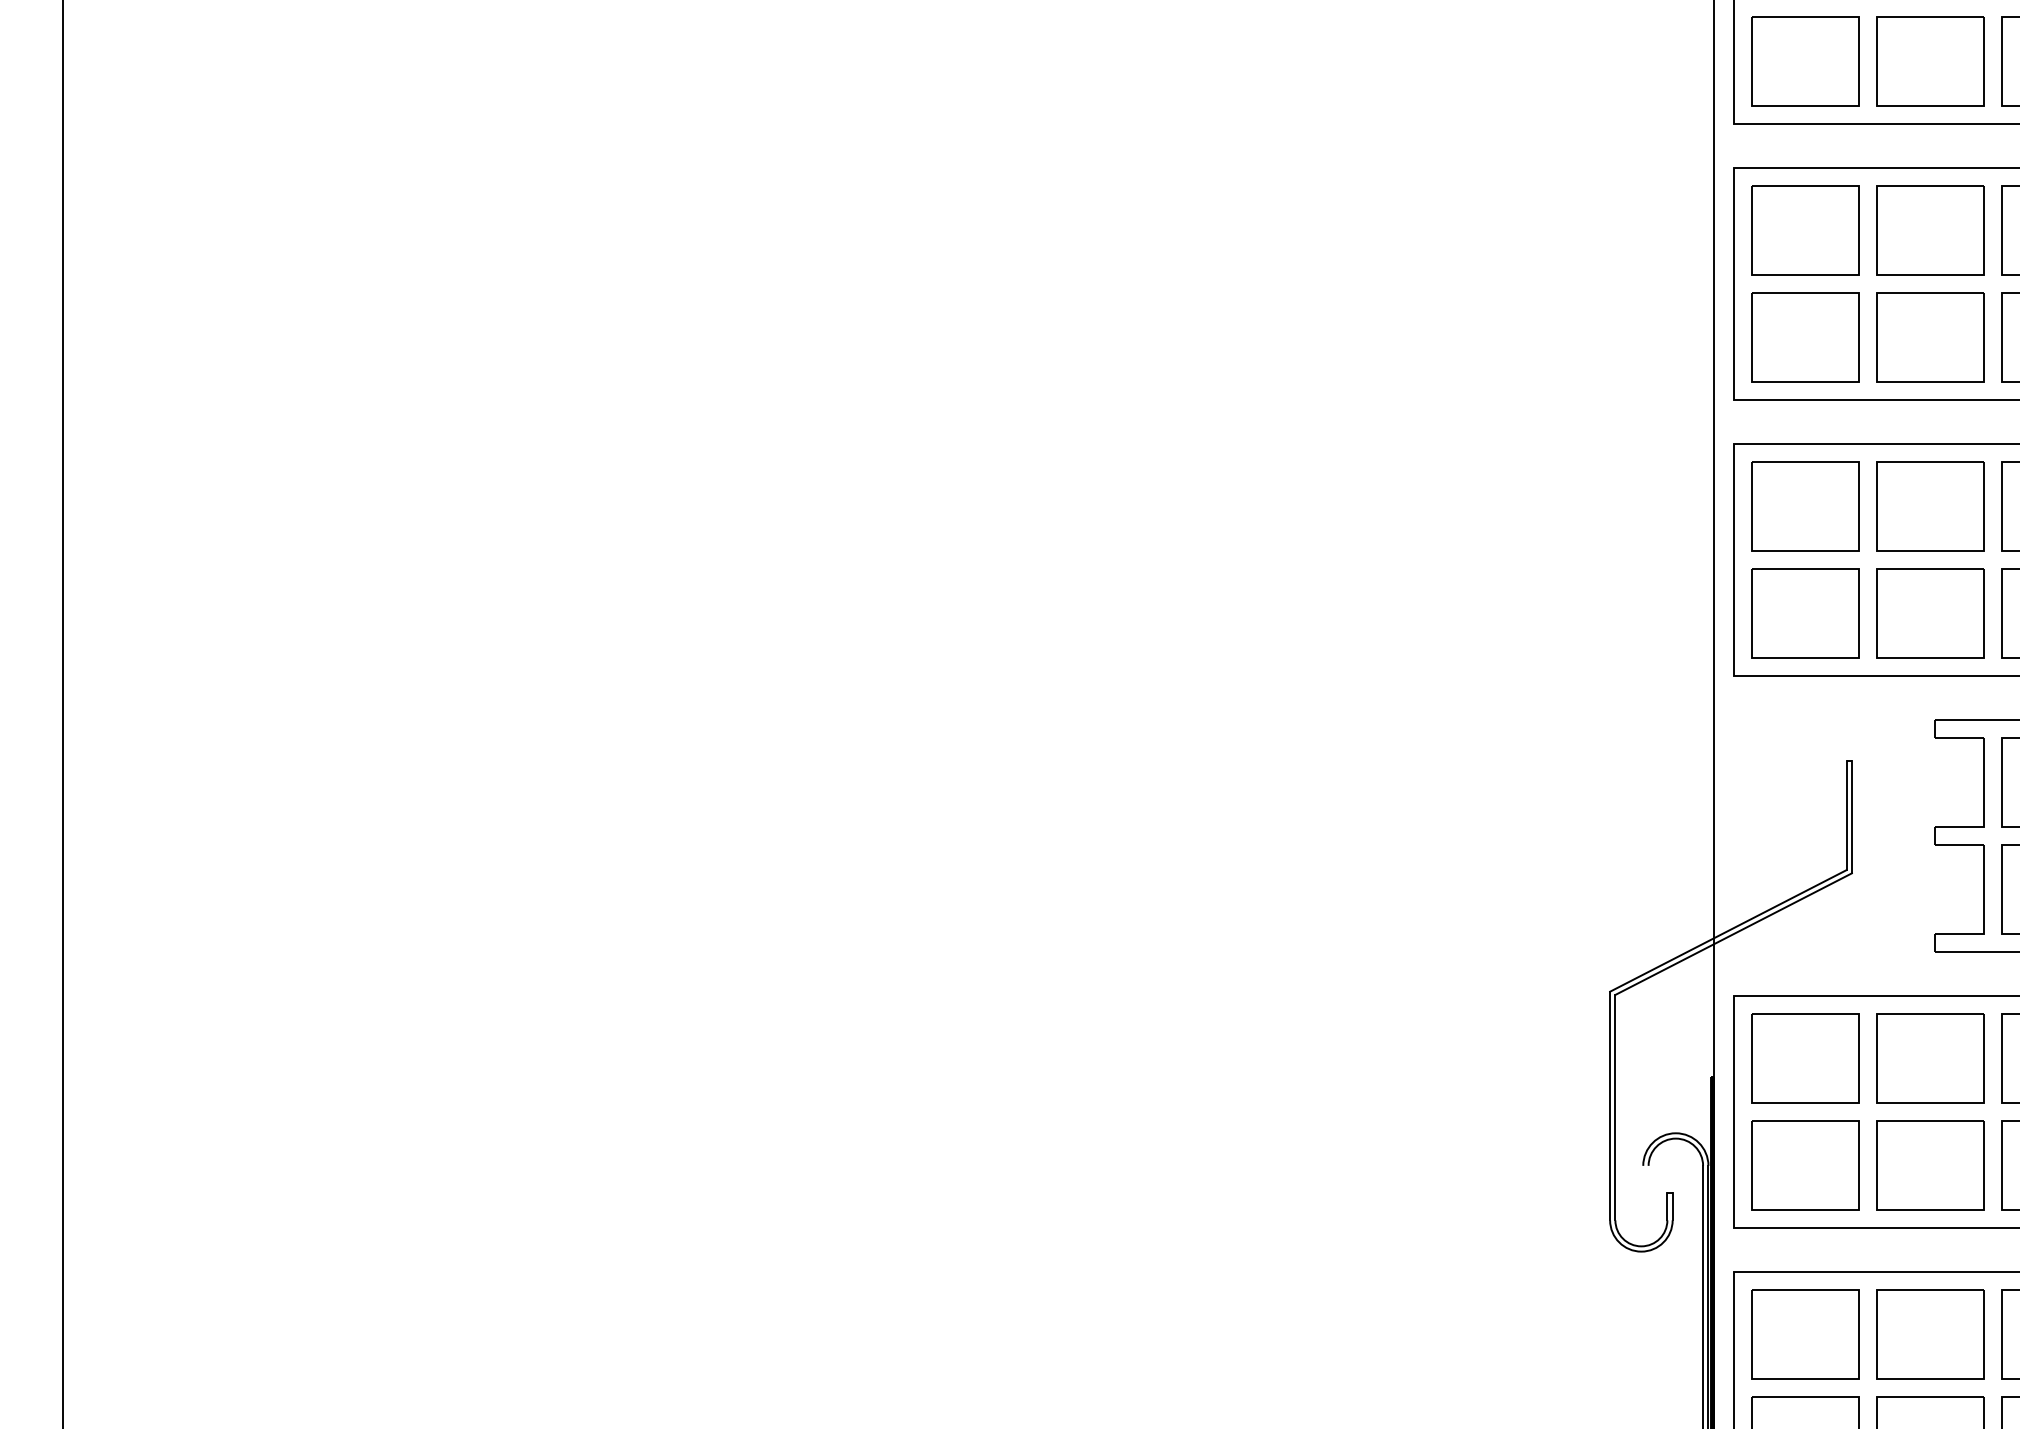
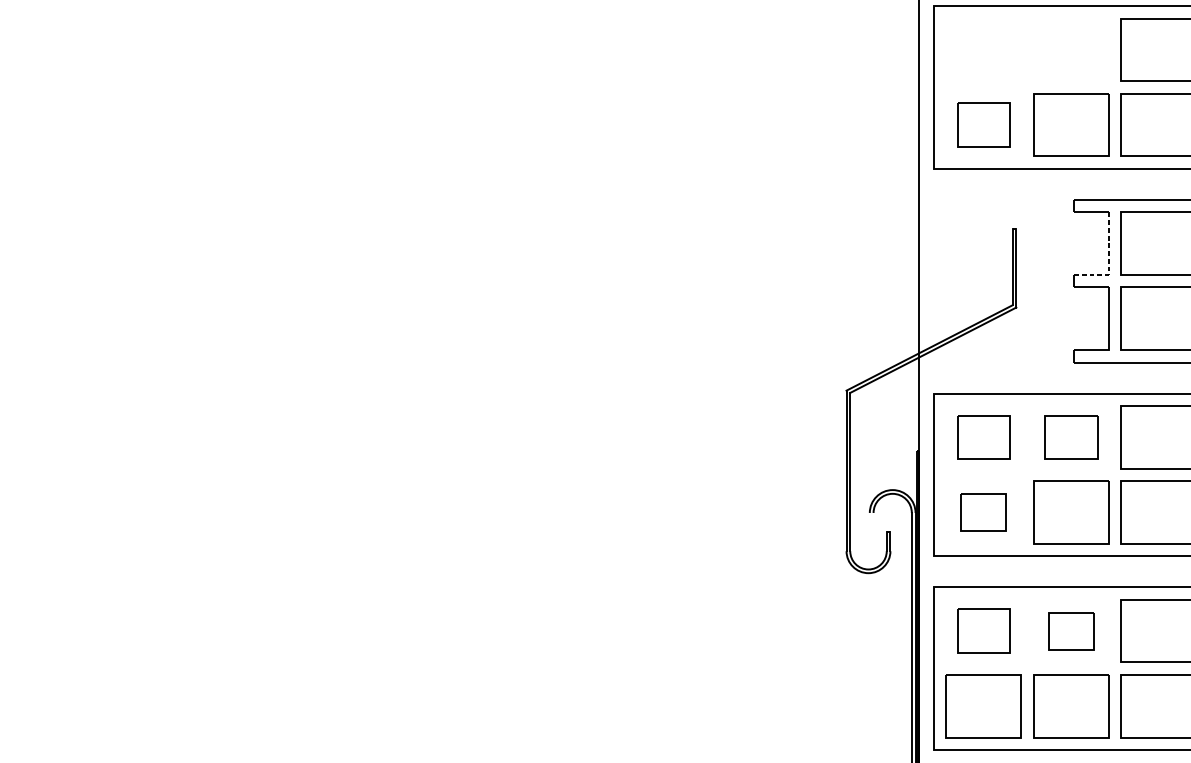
part: (1805, 506) -> (983, 49), removed
part: (1930, 506) -> (1071, 49), removed
part: (1805, 613) -> (983, 125), size x0.7
line: (1983, 808) -> (1108, 262), solid -> dashed
part: (1805, 1058) -> (983, 437), size x0.7
part: (1930, 1058) -> (1071, 437), size x0.7
part: (1805, 1165) -> (983, 512), size x0.6
part: (1805, 1334) -> (983, 631), size x0.7
part: (1930, 1334) -> (1071, 631), size x0.6

